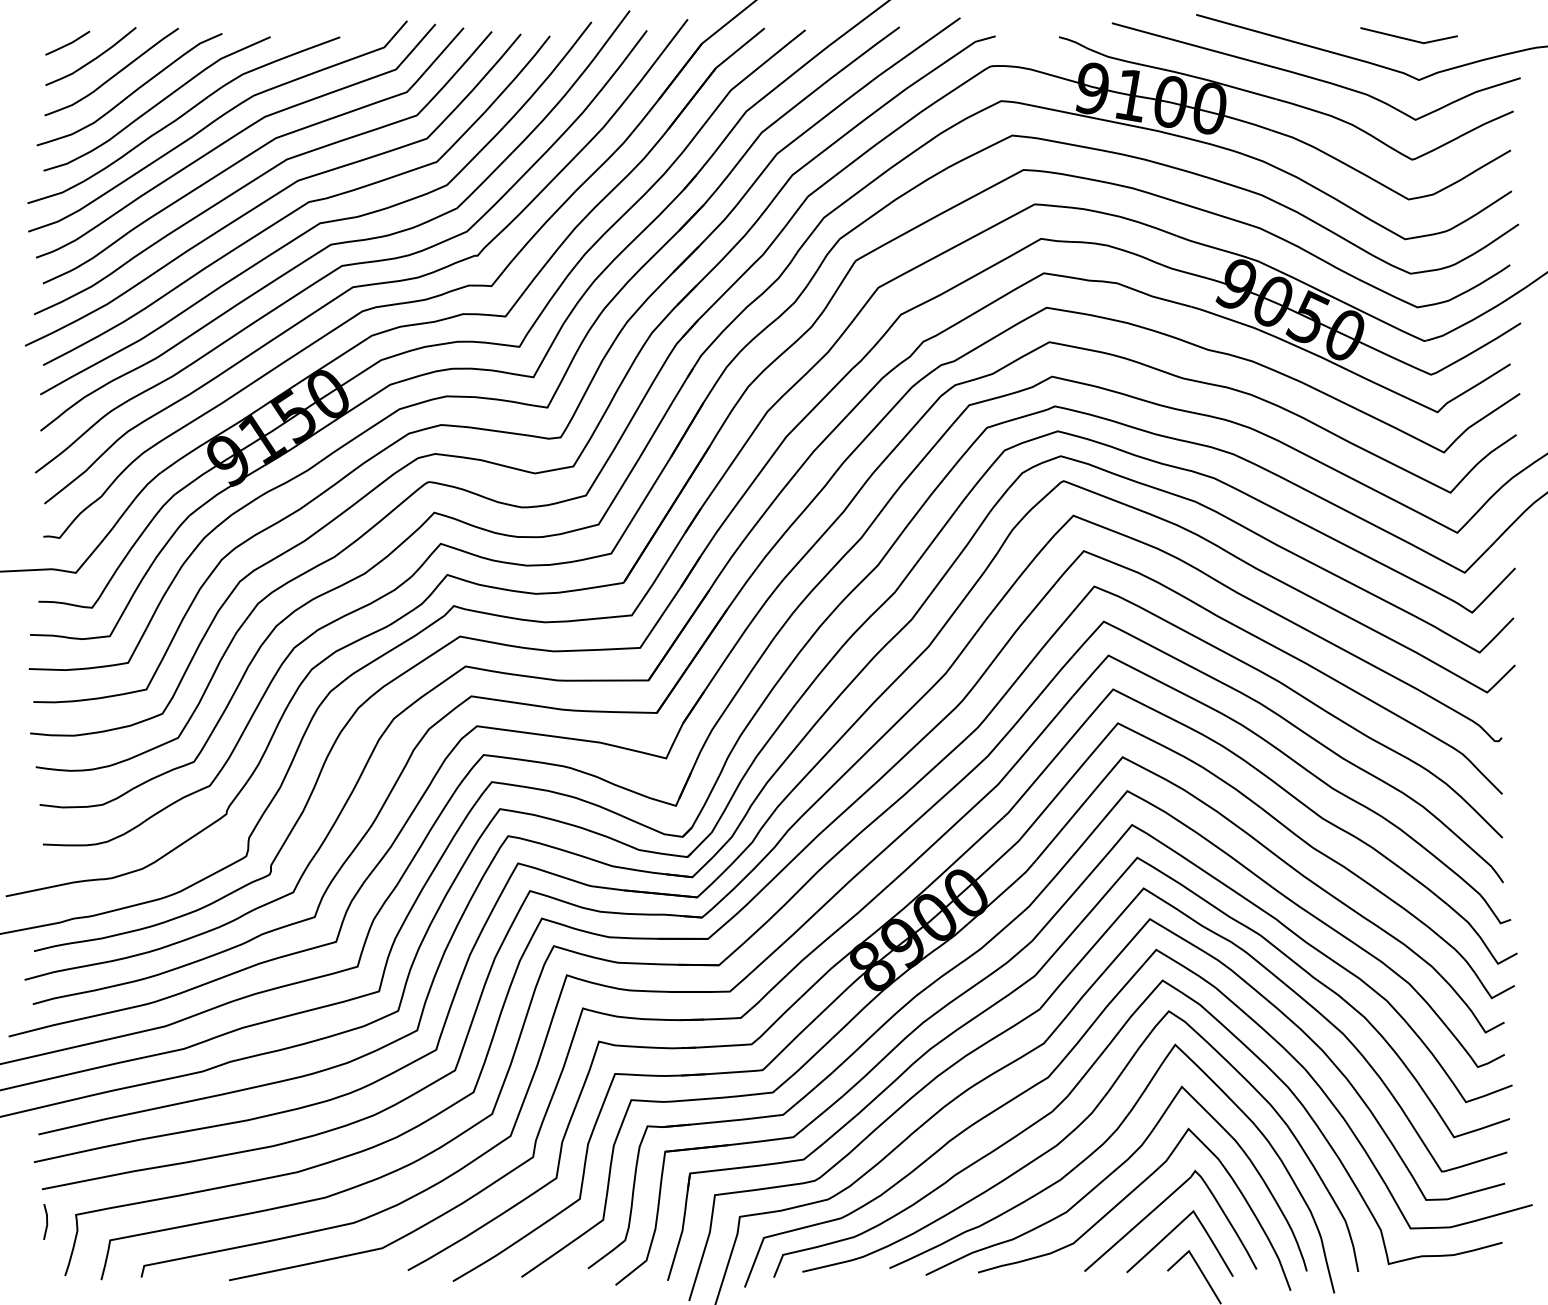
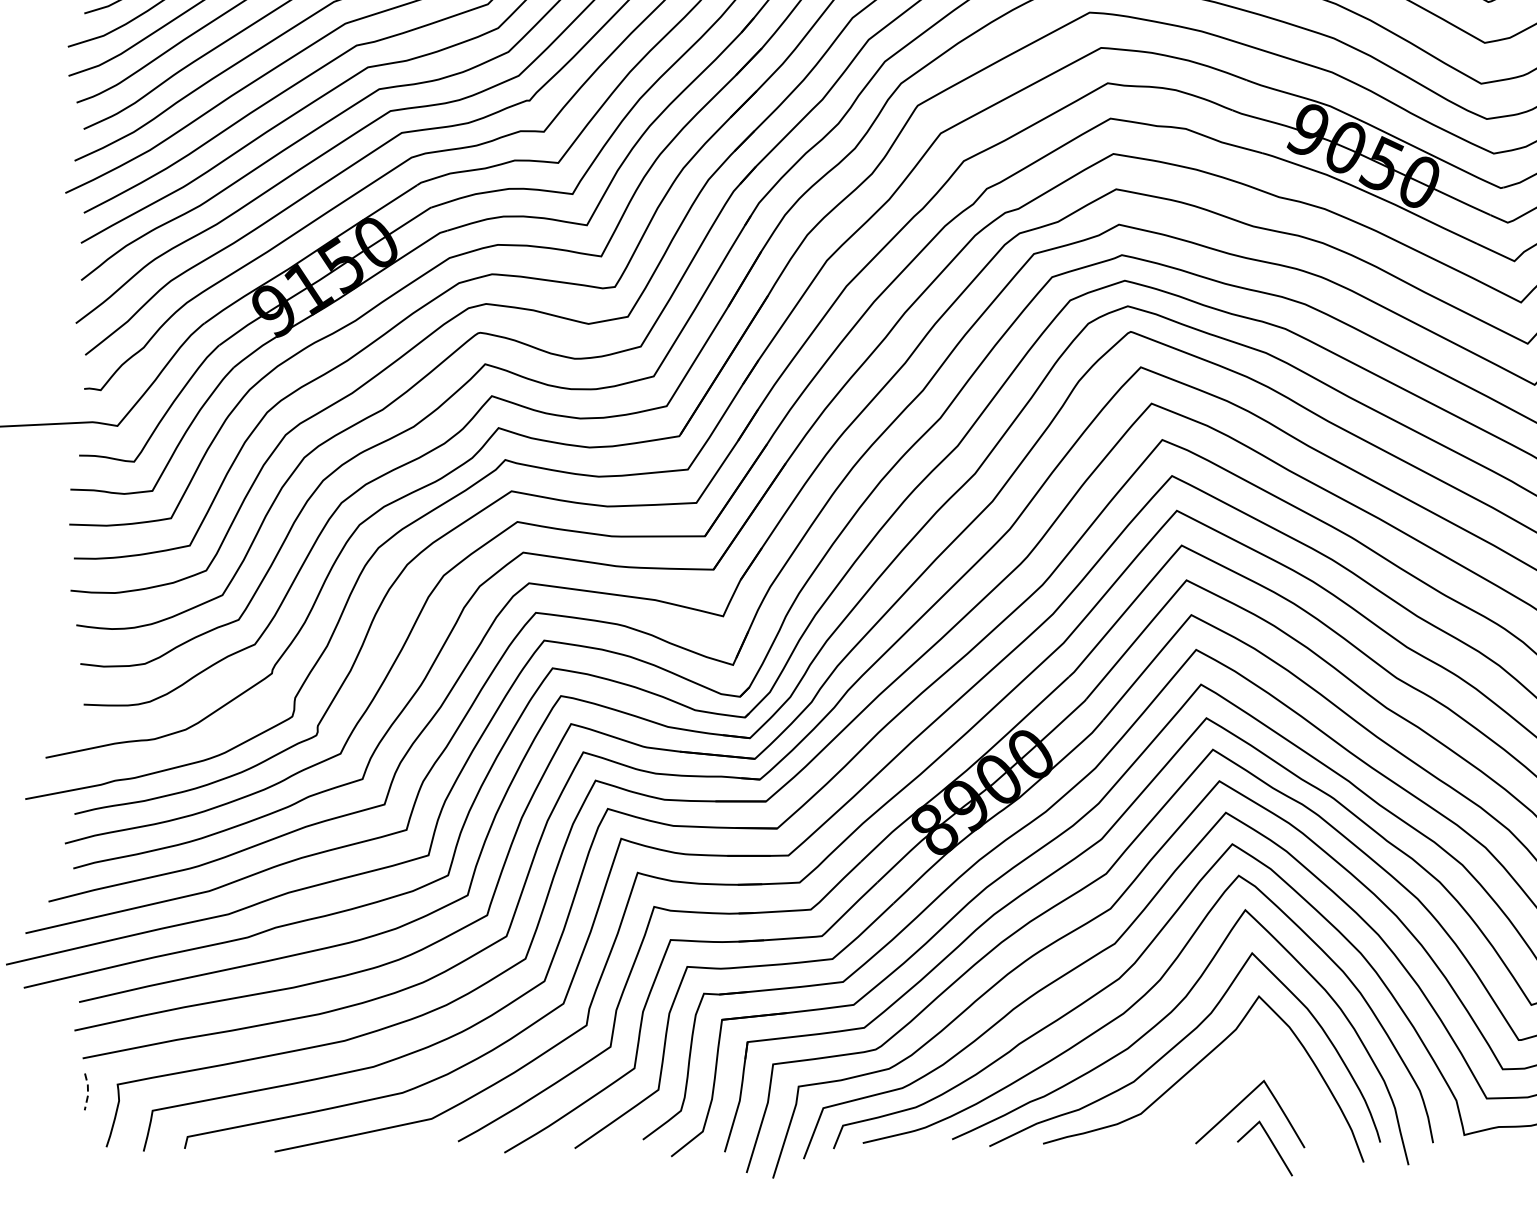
curve: (1158, 1207) -> (1228, 1077), removed
line: (47, 1222) -> (88, 1092), solid -> dashed

